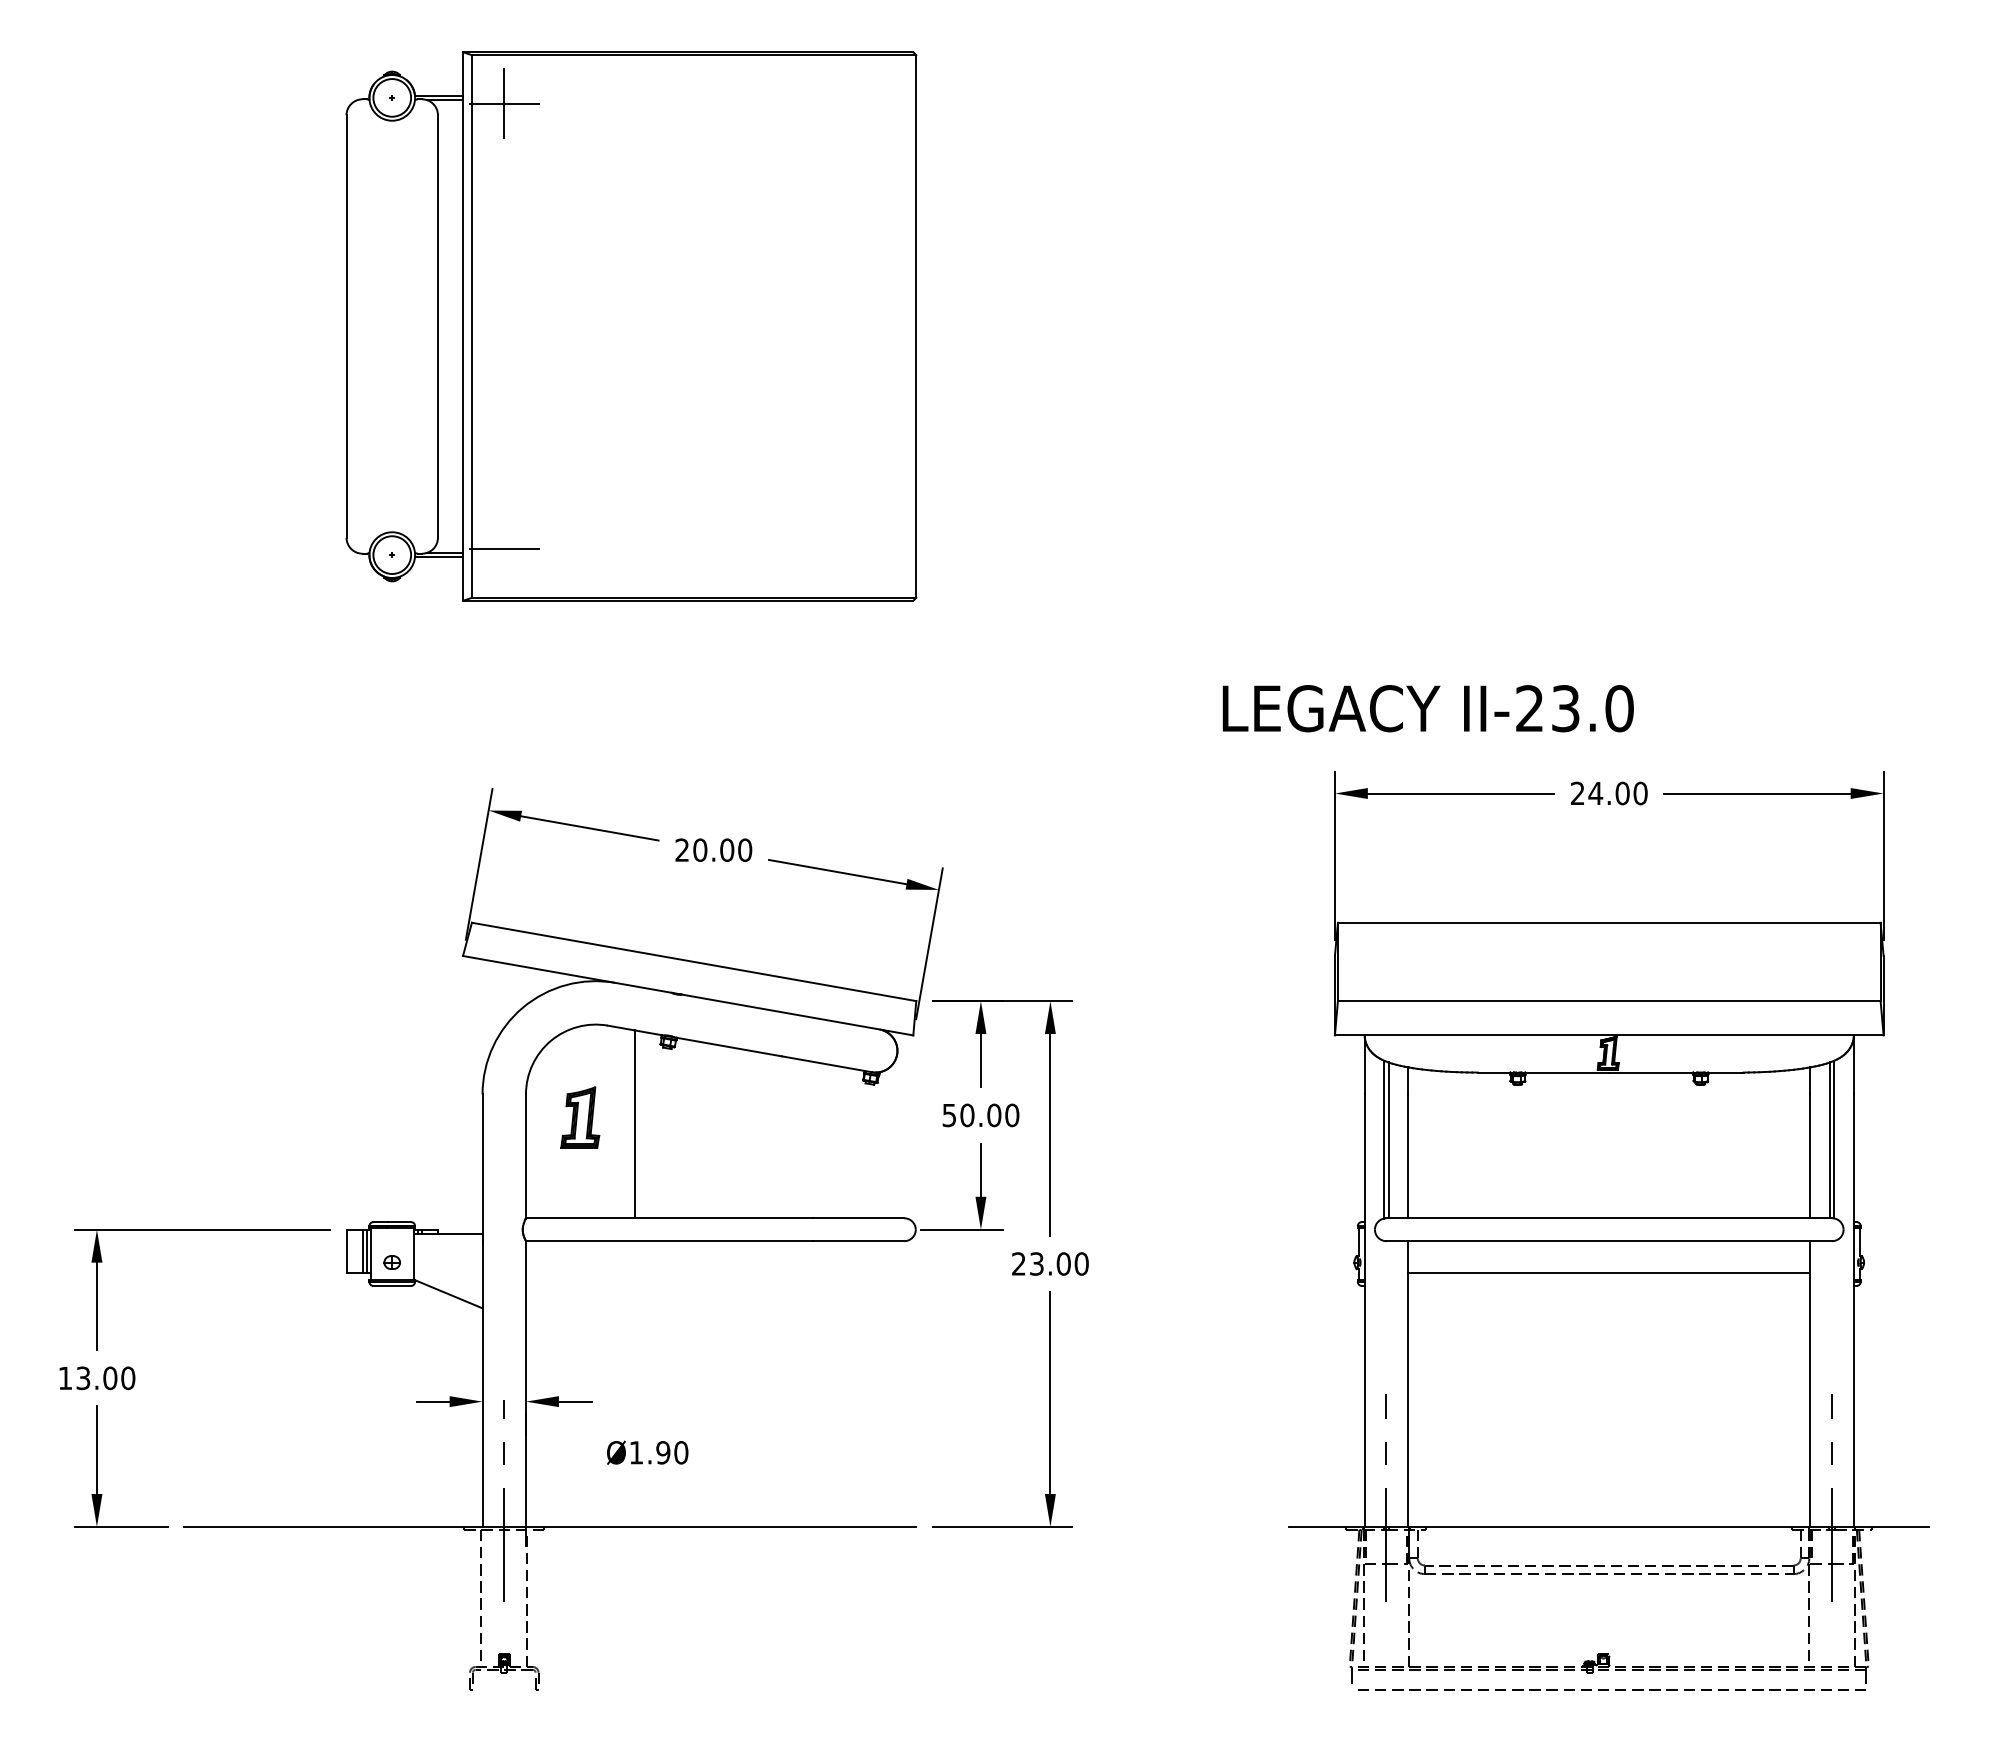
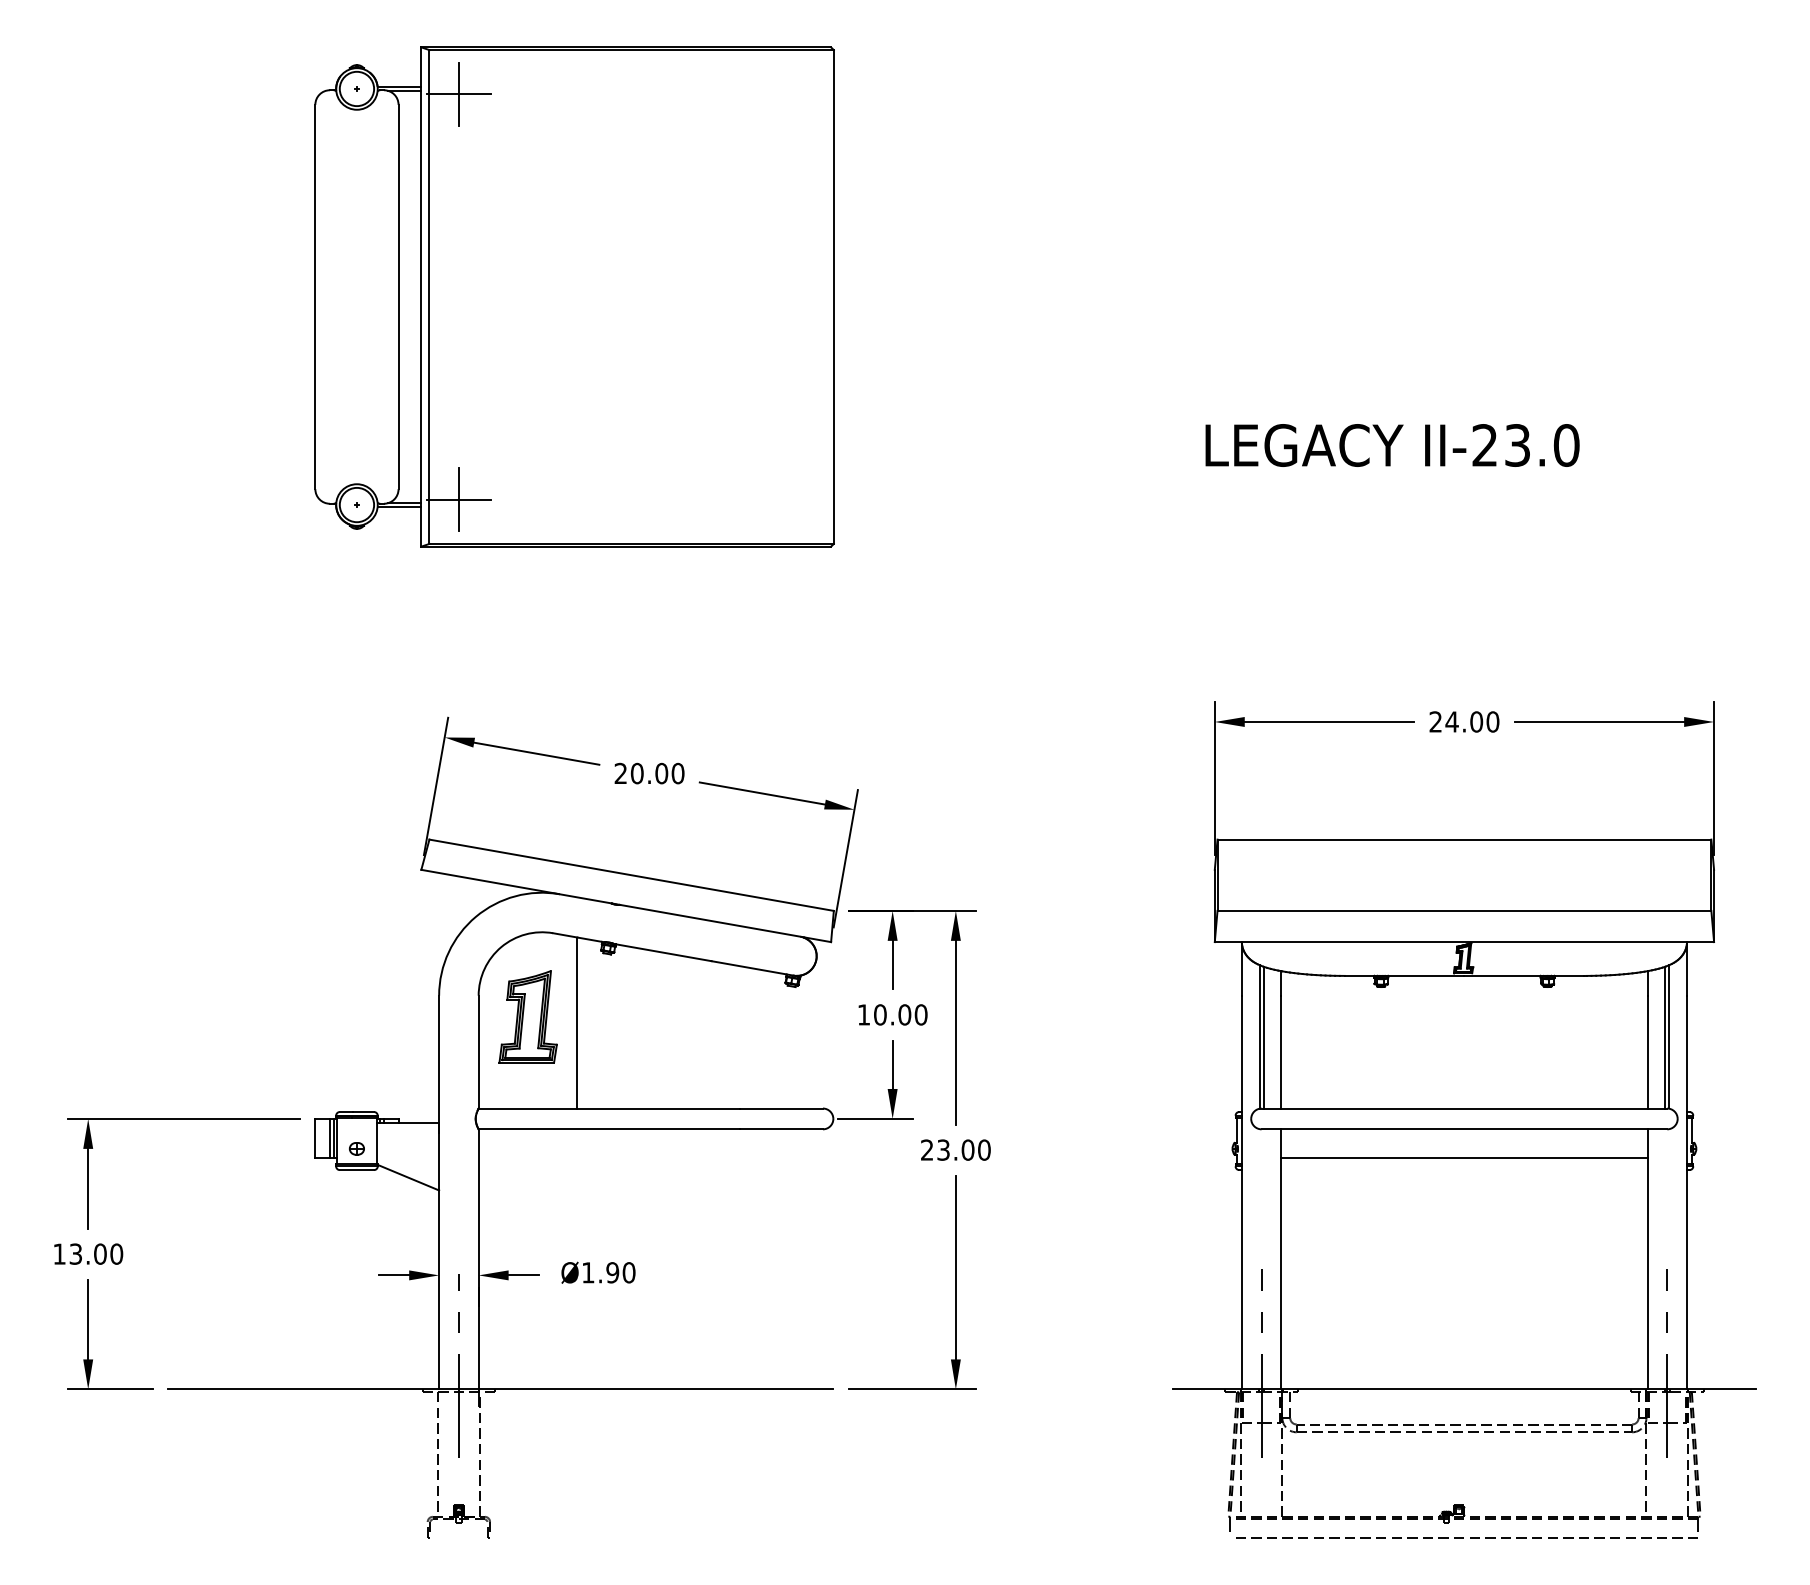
line: (504, 549) -> (459, 499), added
text: (1427, 708) -> (1391, 445), moved
text: (948, 1115) -> (863, 1014), 50.00 -> 10.00
part: (579, 1117) -> (527, 1016), size x1.67
text: (647, 1452) -> (598, 1272), moved

